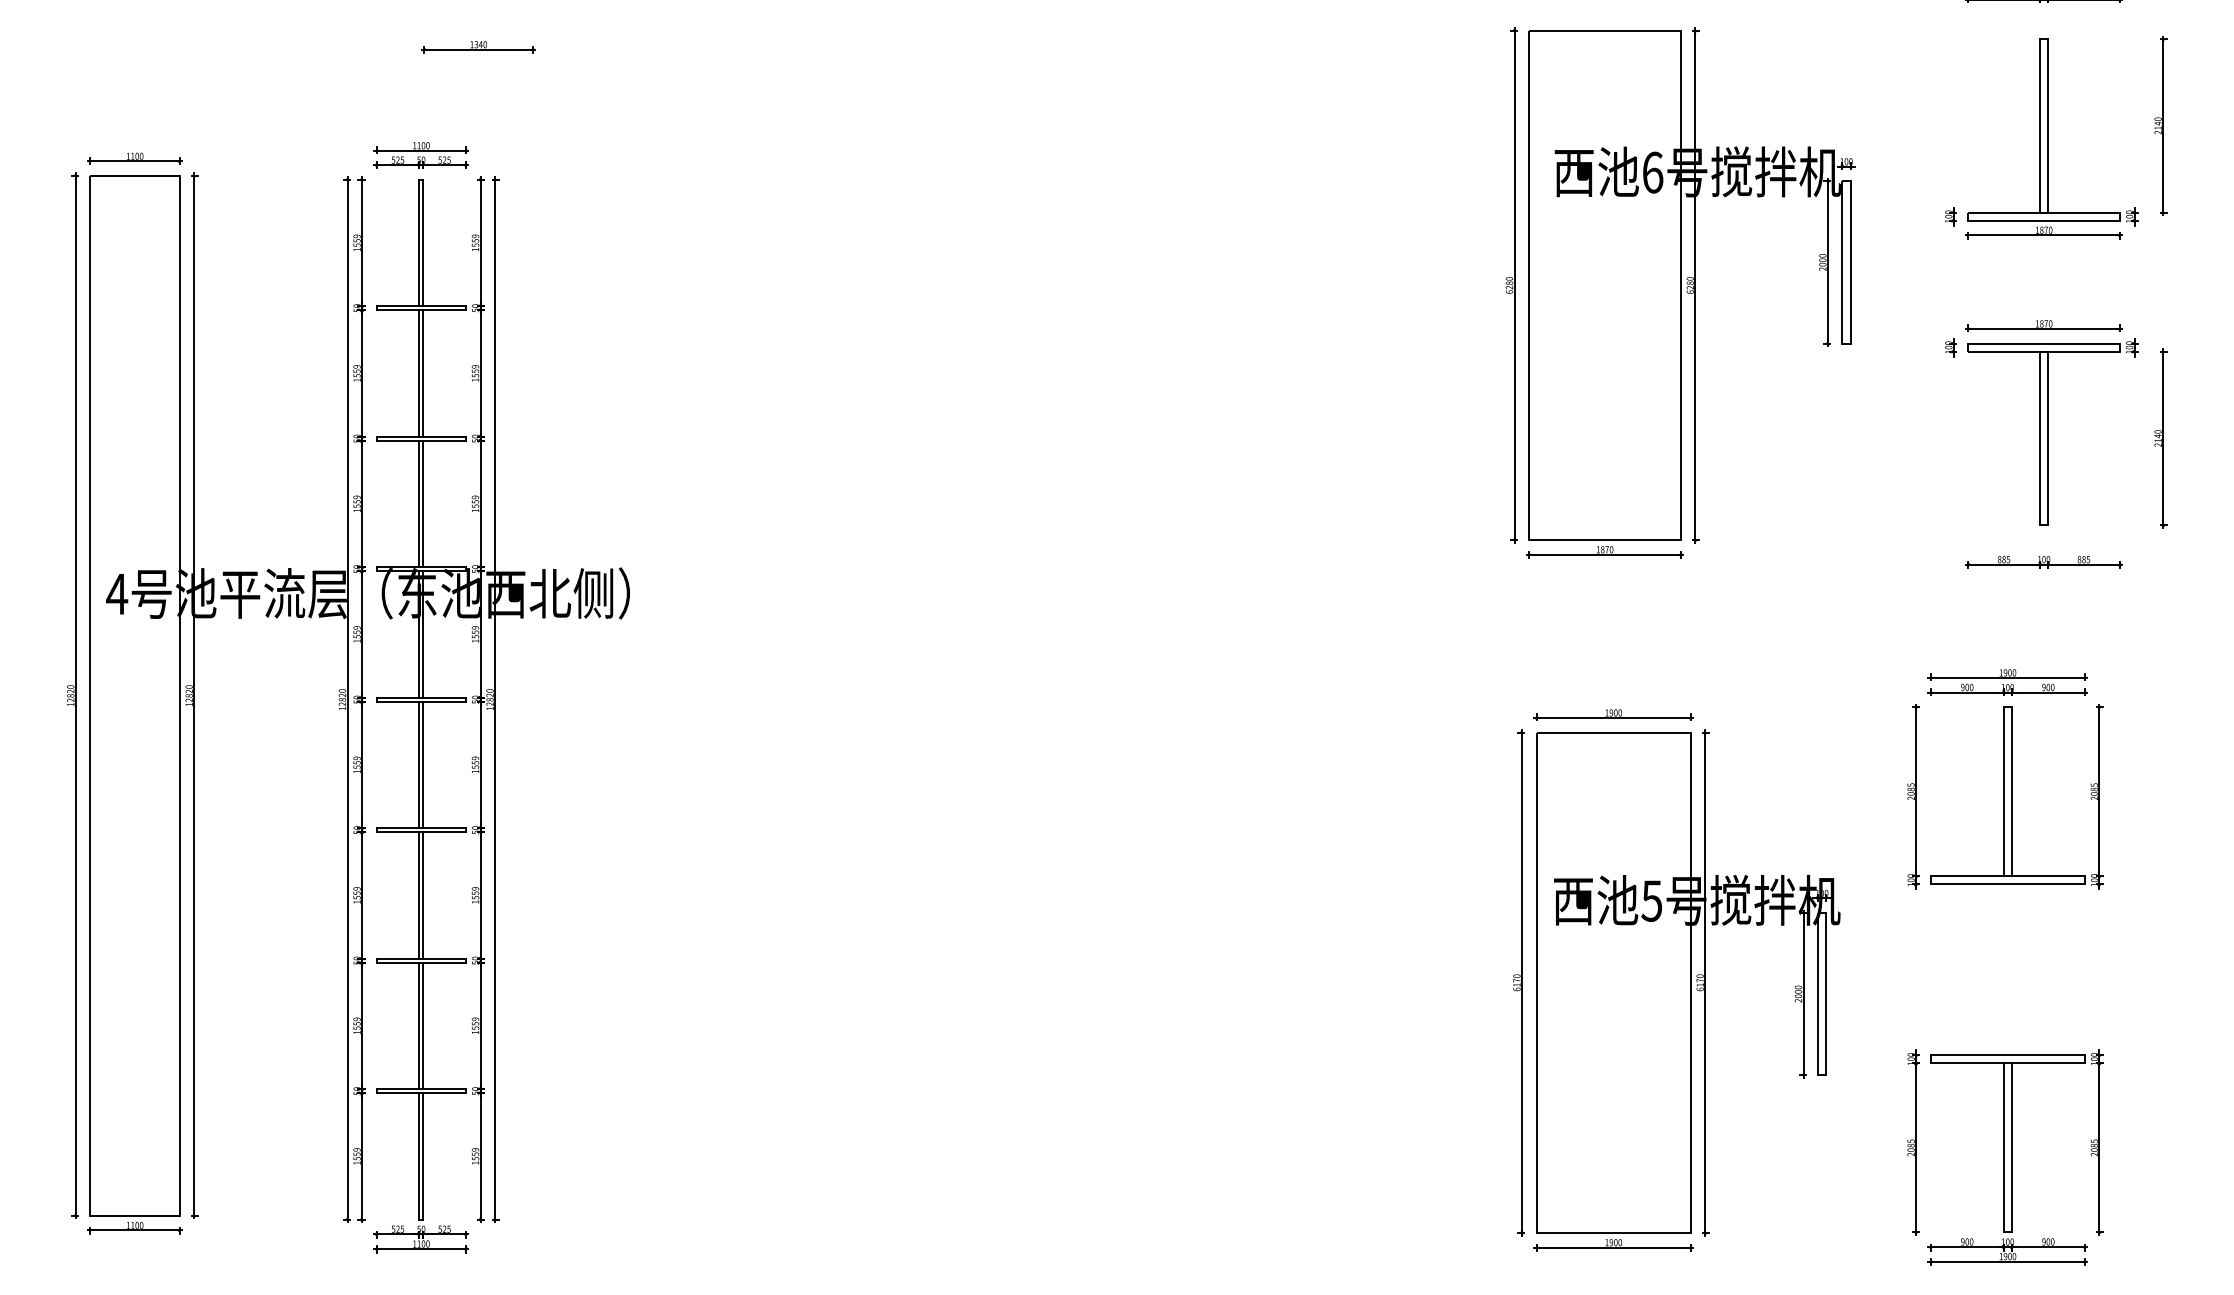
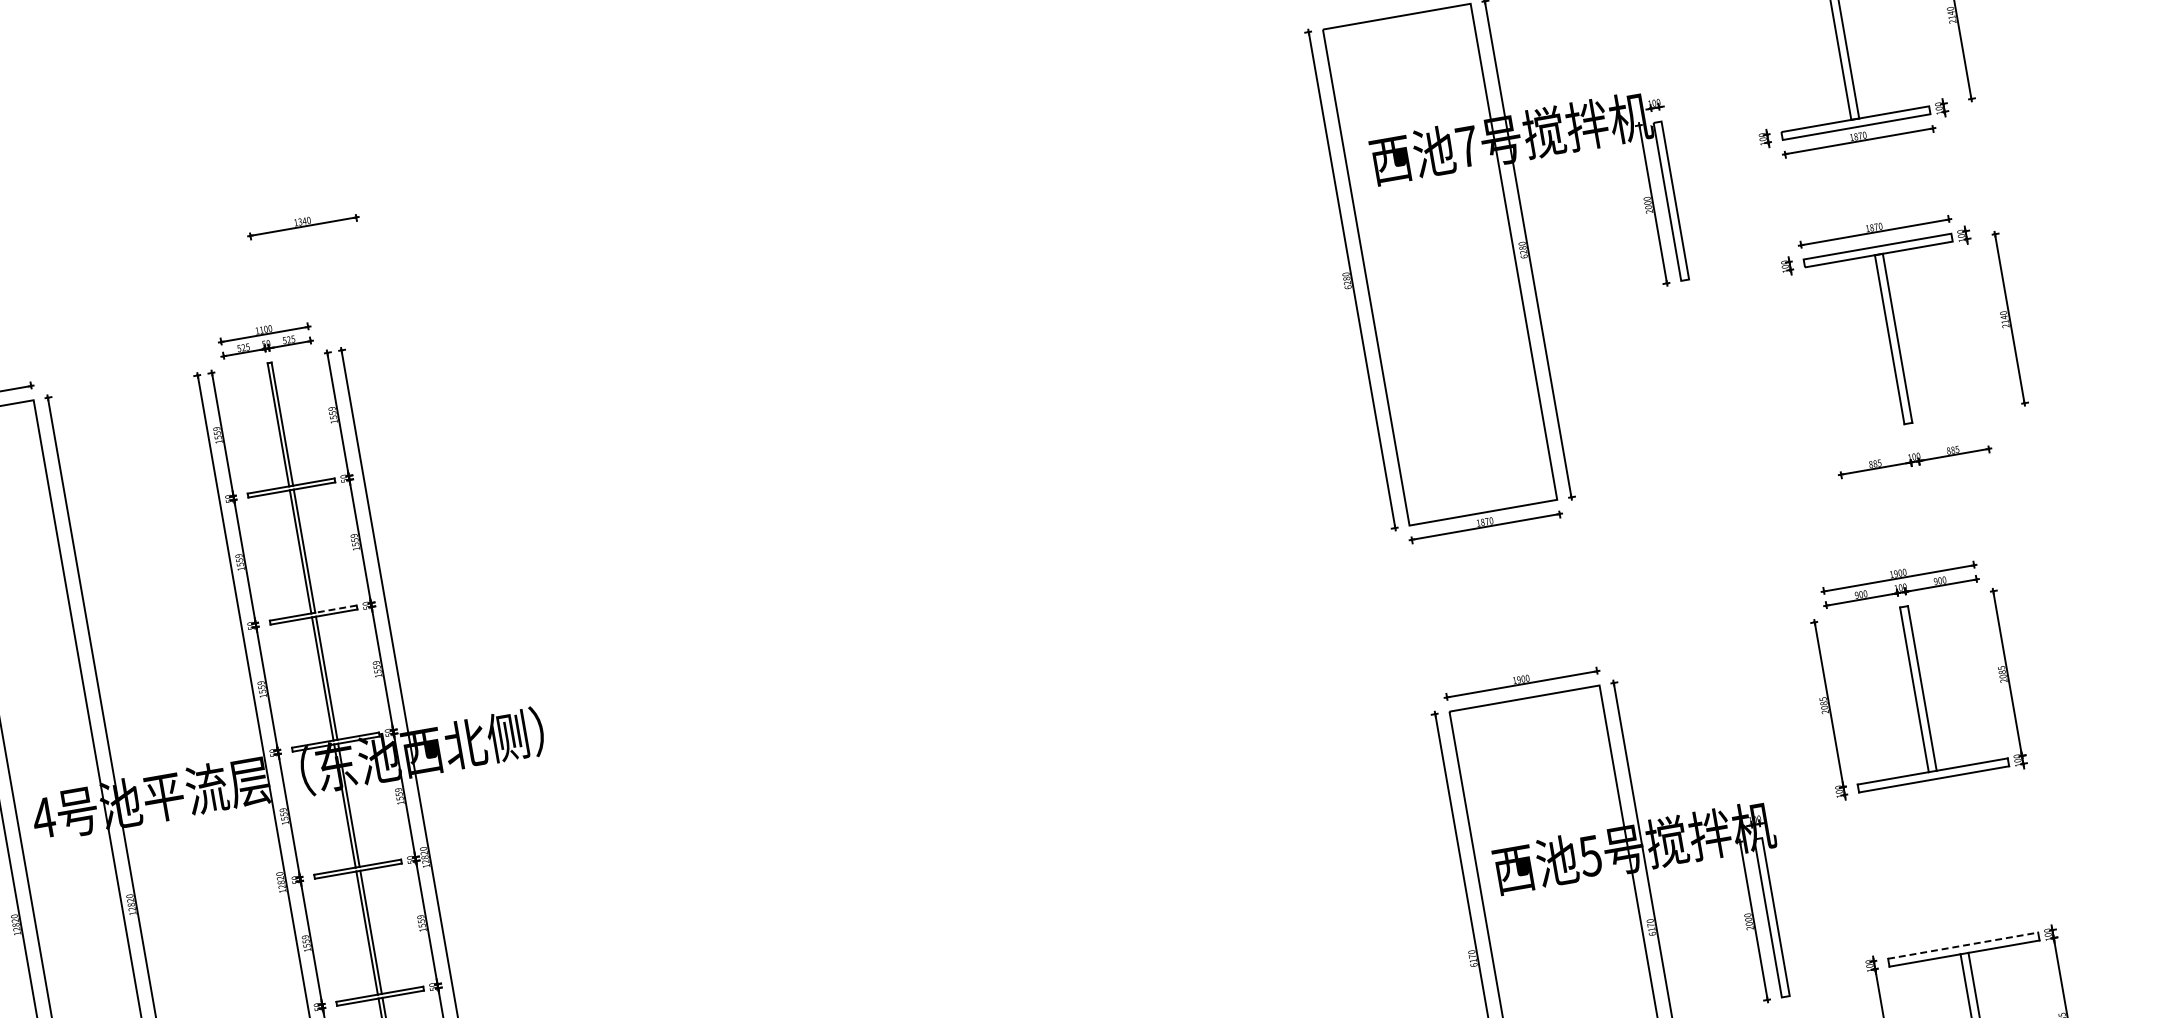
text: (1652, 172) -> (1467, 146), 6 -> 7
line: (444, 436) -> (335, 608), solid -> dashed
line: (2008, 1055) -> (1963, 945), solid -> dashed

